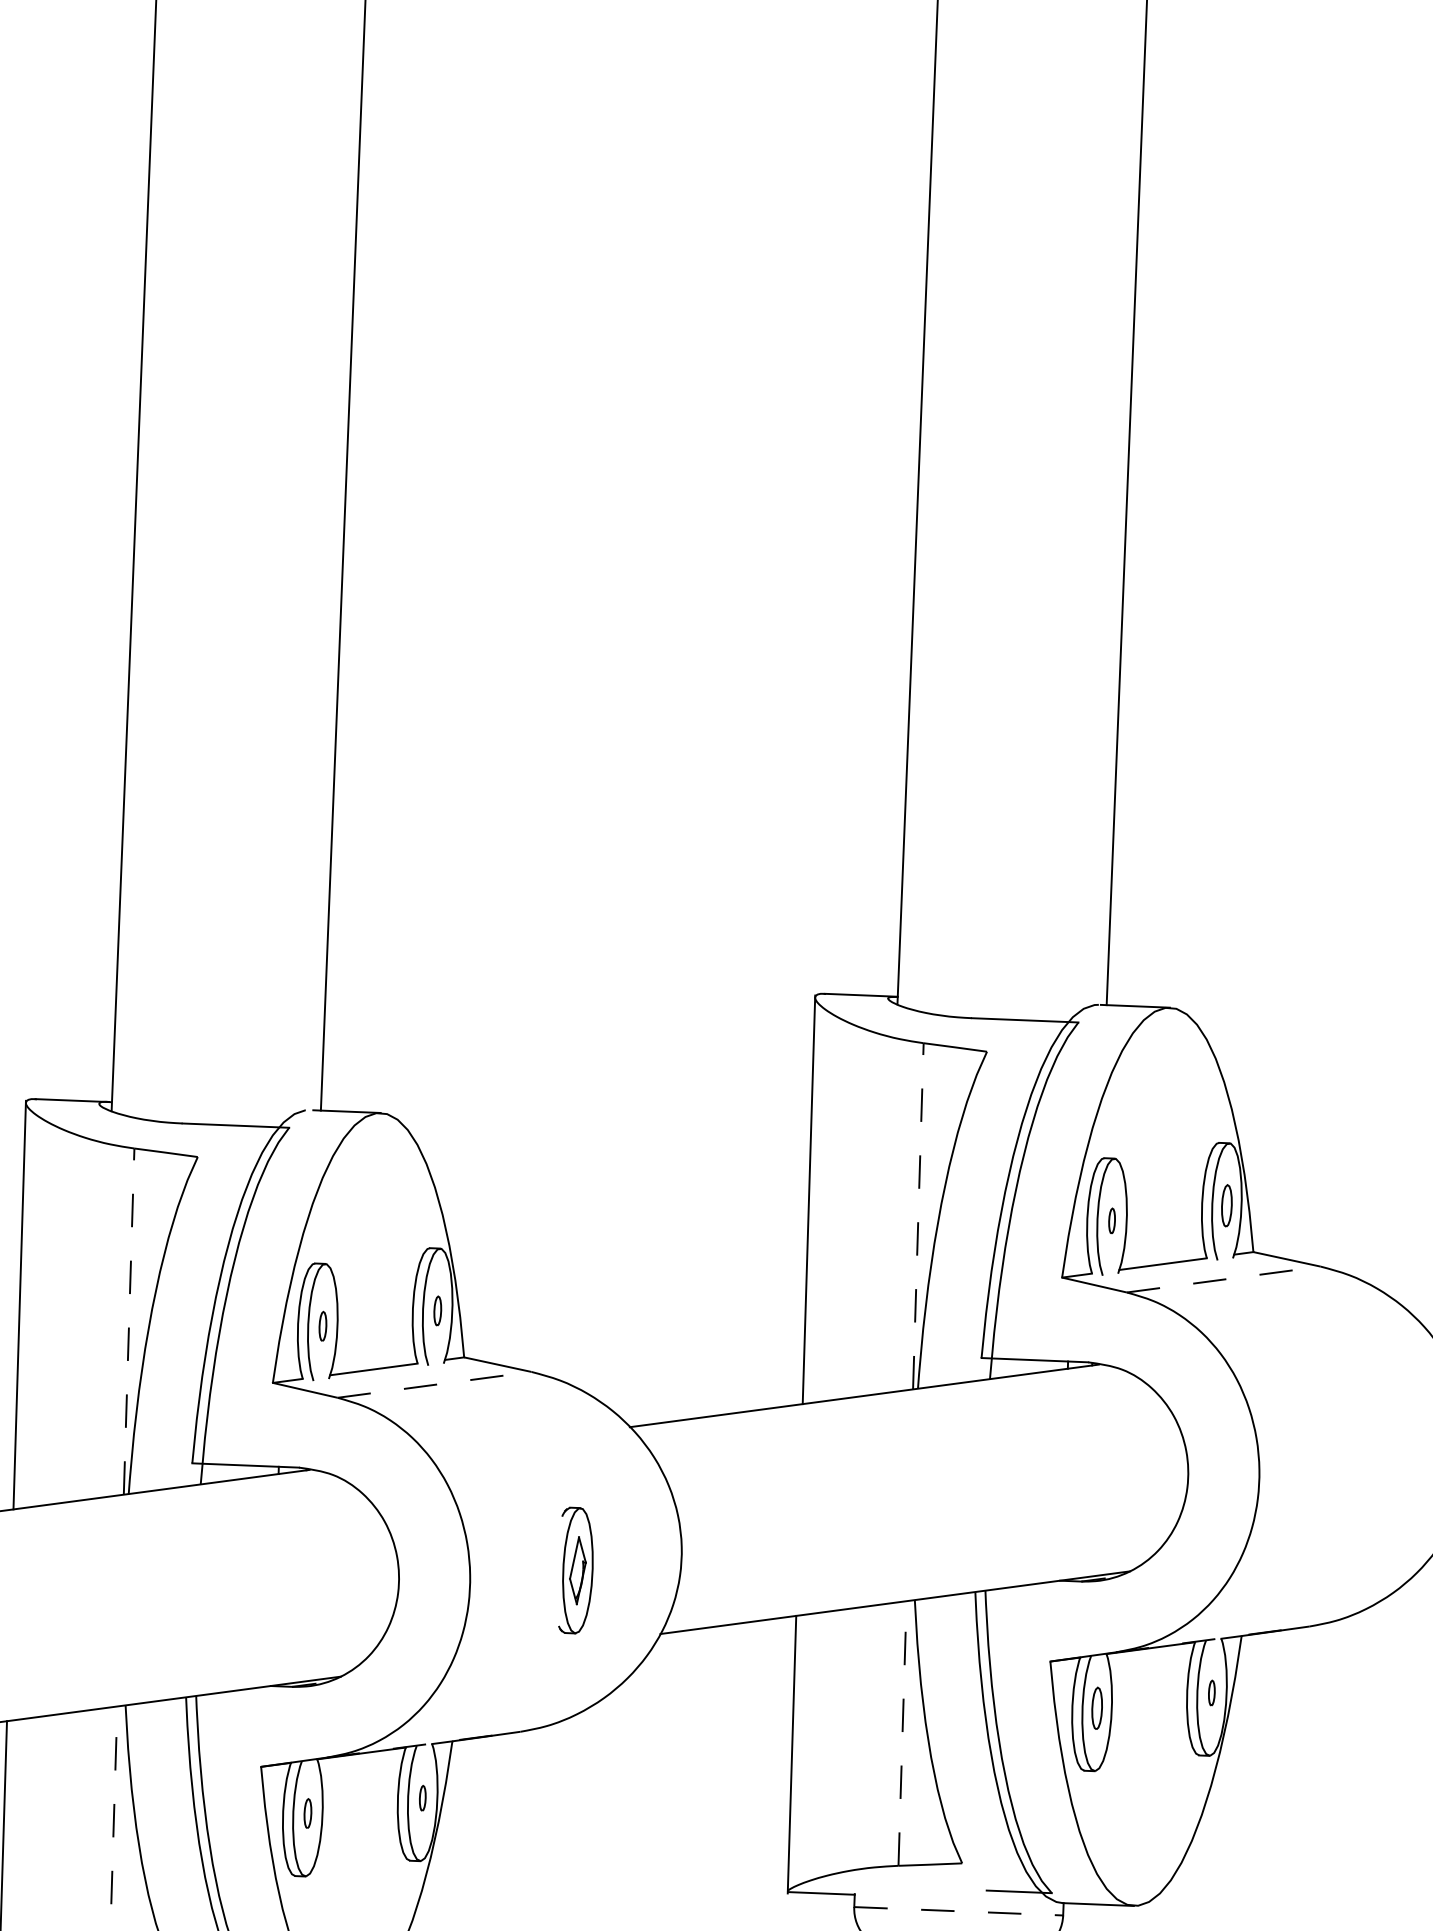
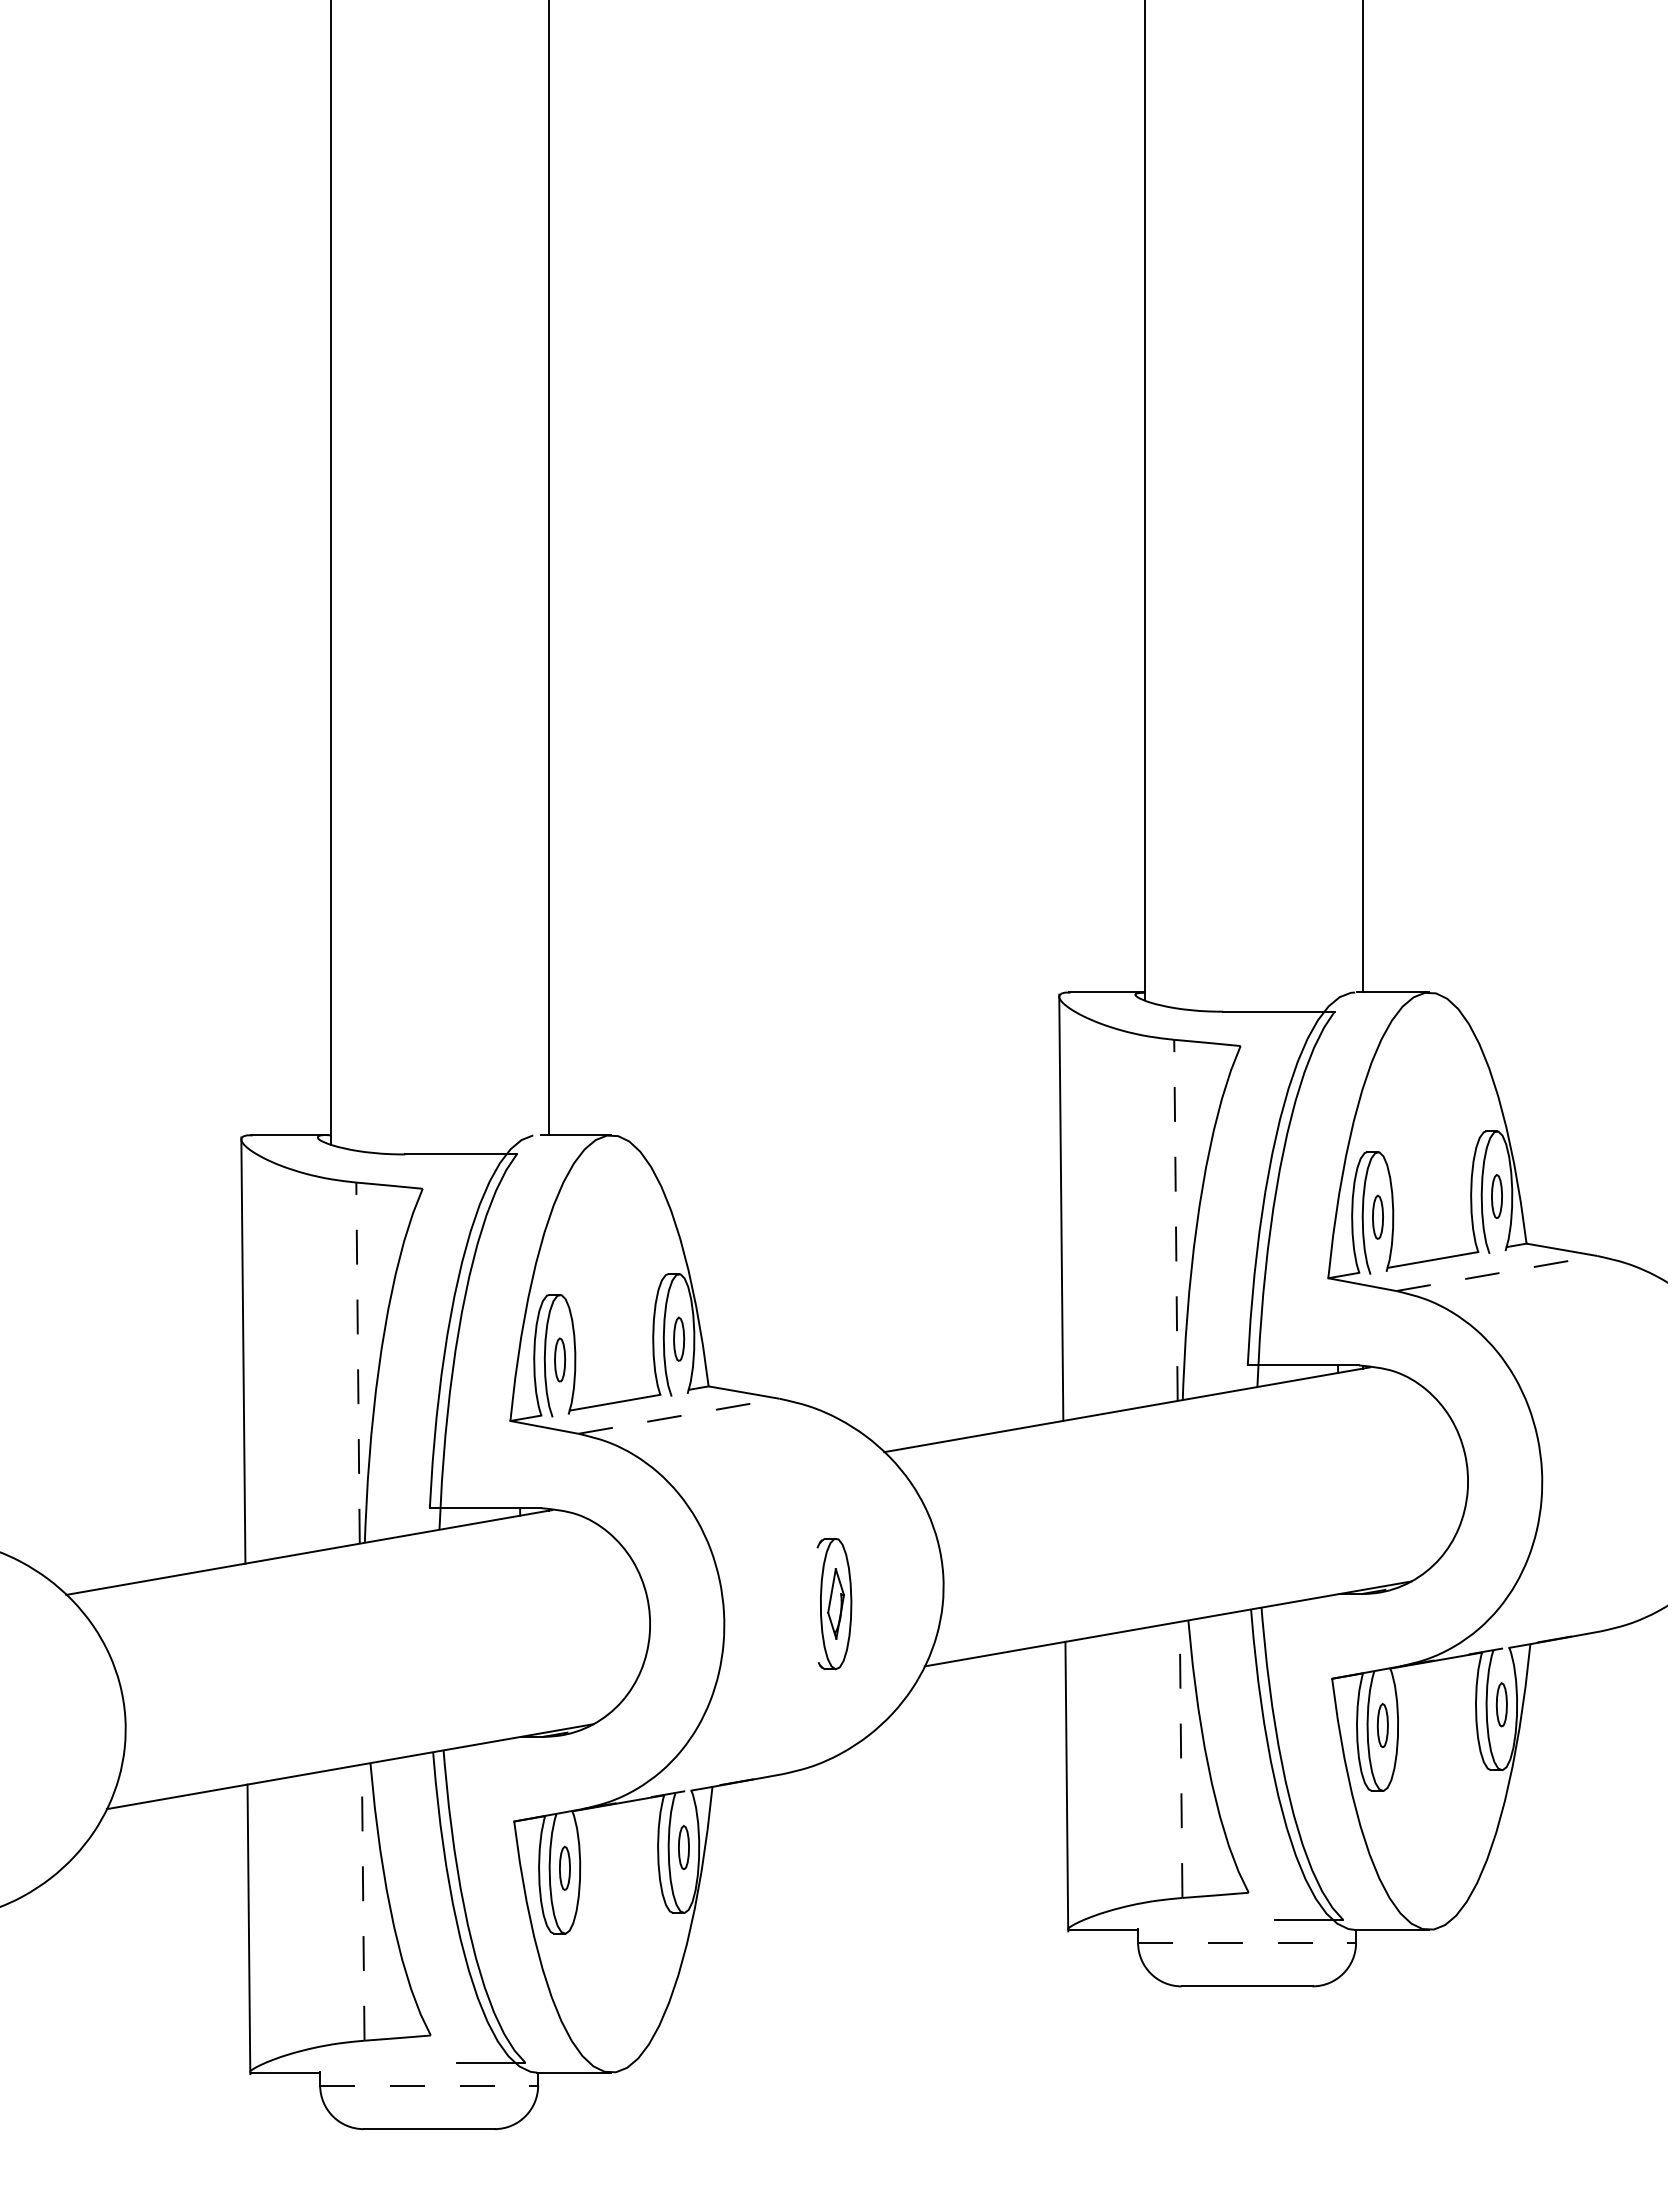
part: (1111, 1220) -> (1377, 1216), size x1.67
part: (438, 1310) -> (679, 1338), size x1.43
part: (323, 1325) -> (560, 1359), size x1.43
part: (1211, 1692) -> (1501, 1704), size x1.67
part: (422, 1798) -> (683, 1847), size x1.67
part: (307, 1812) -> (564, 1867), size x1.43

